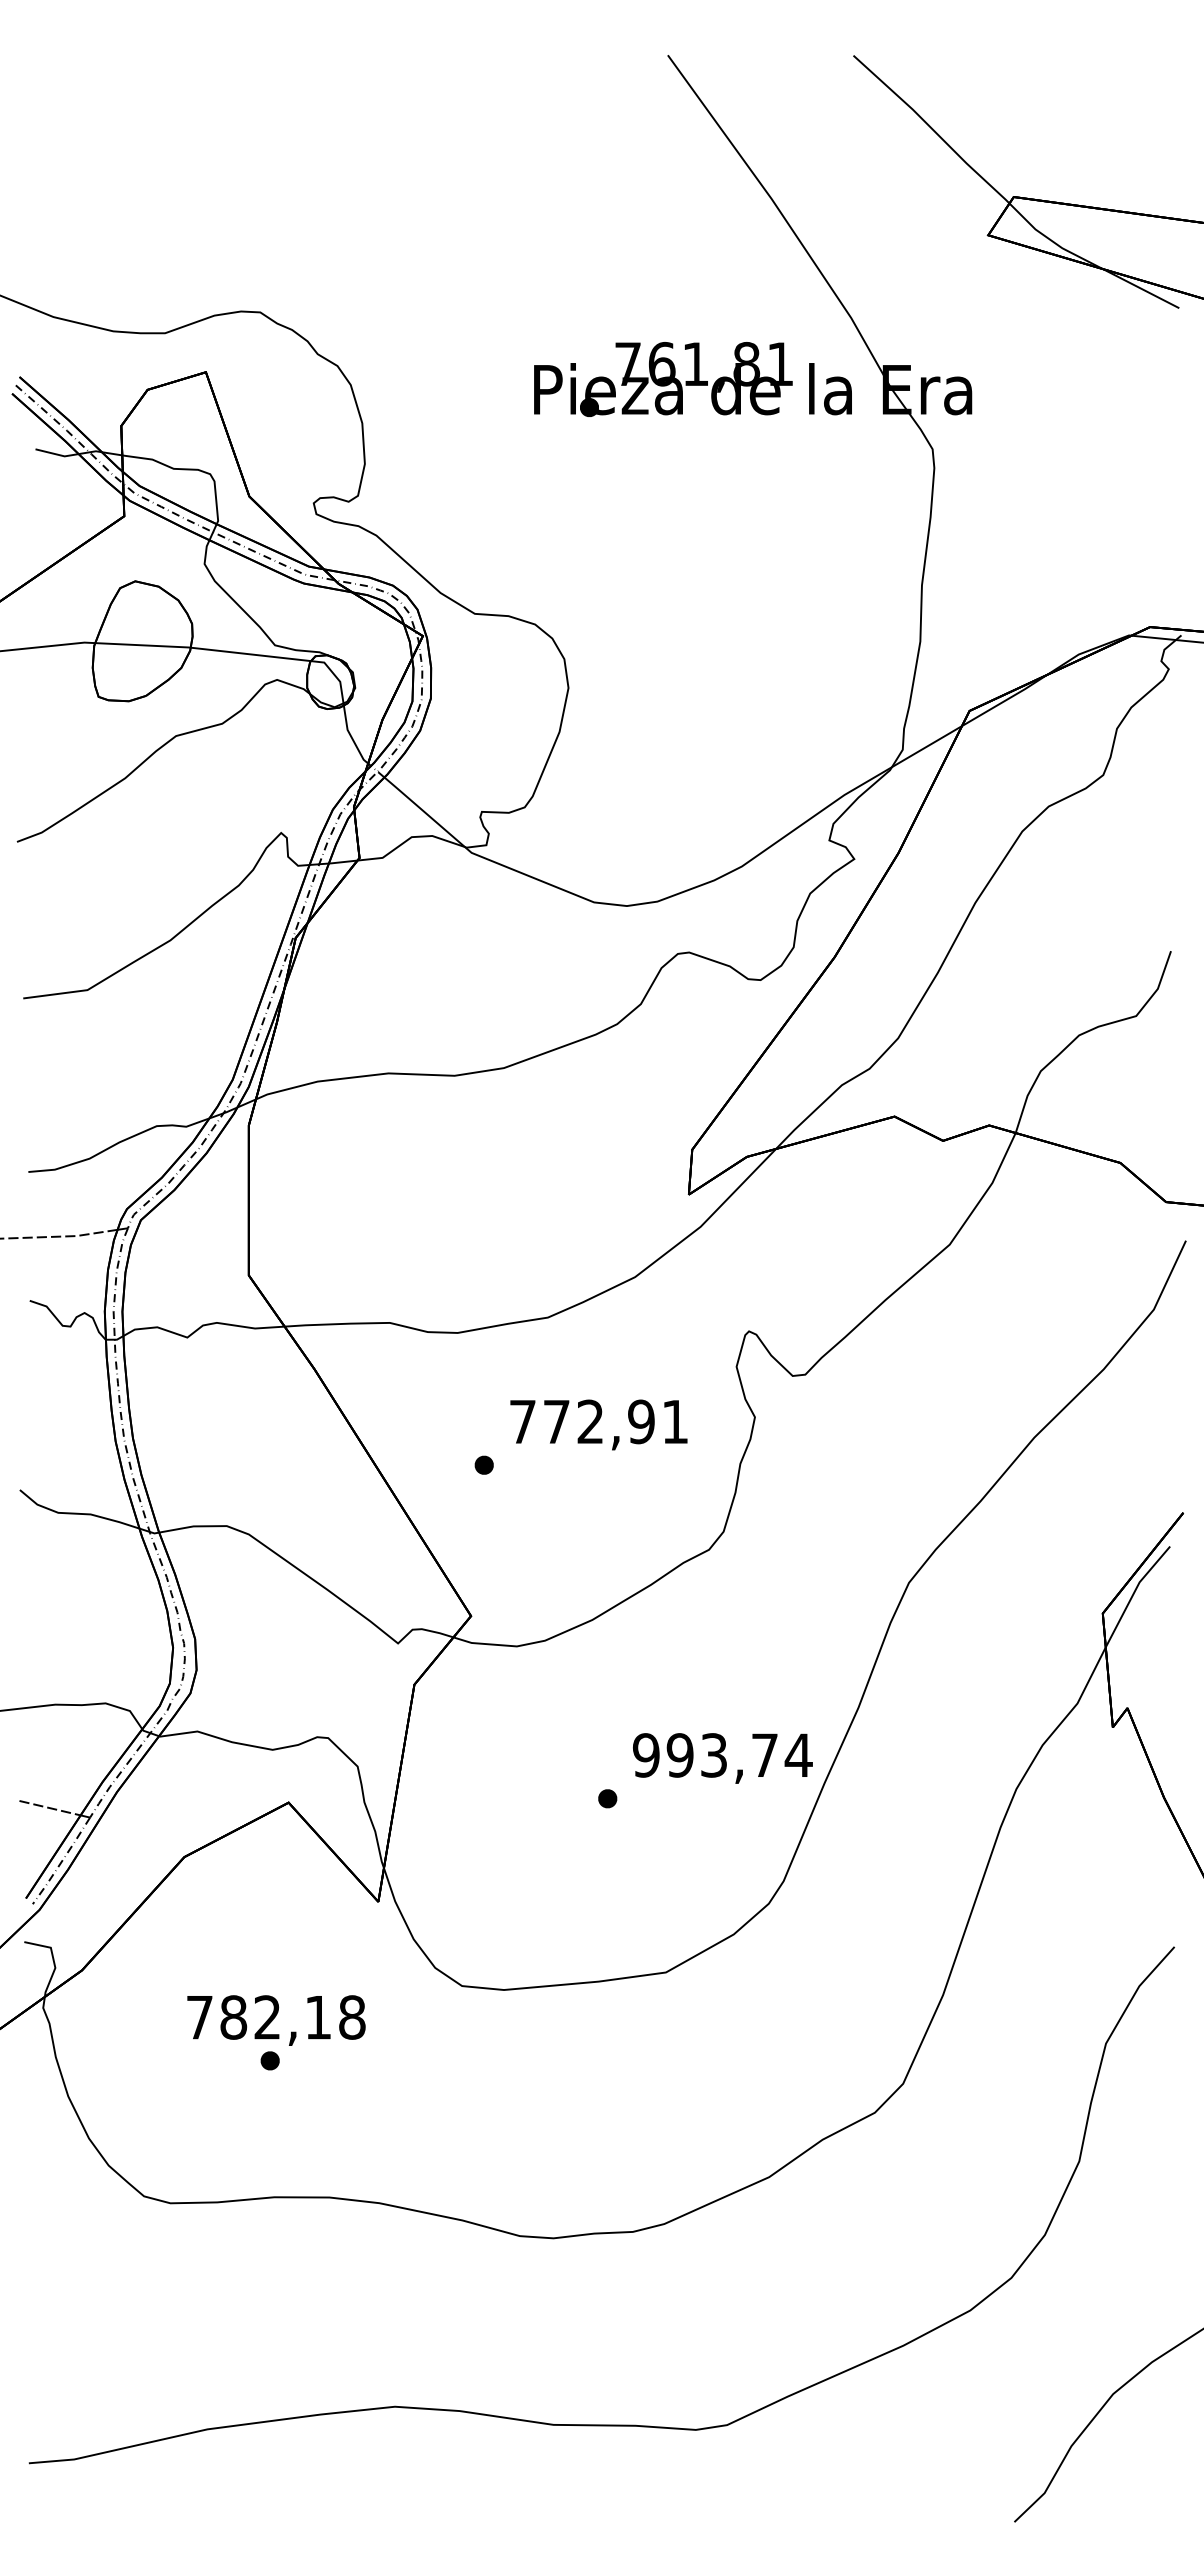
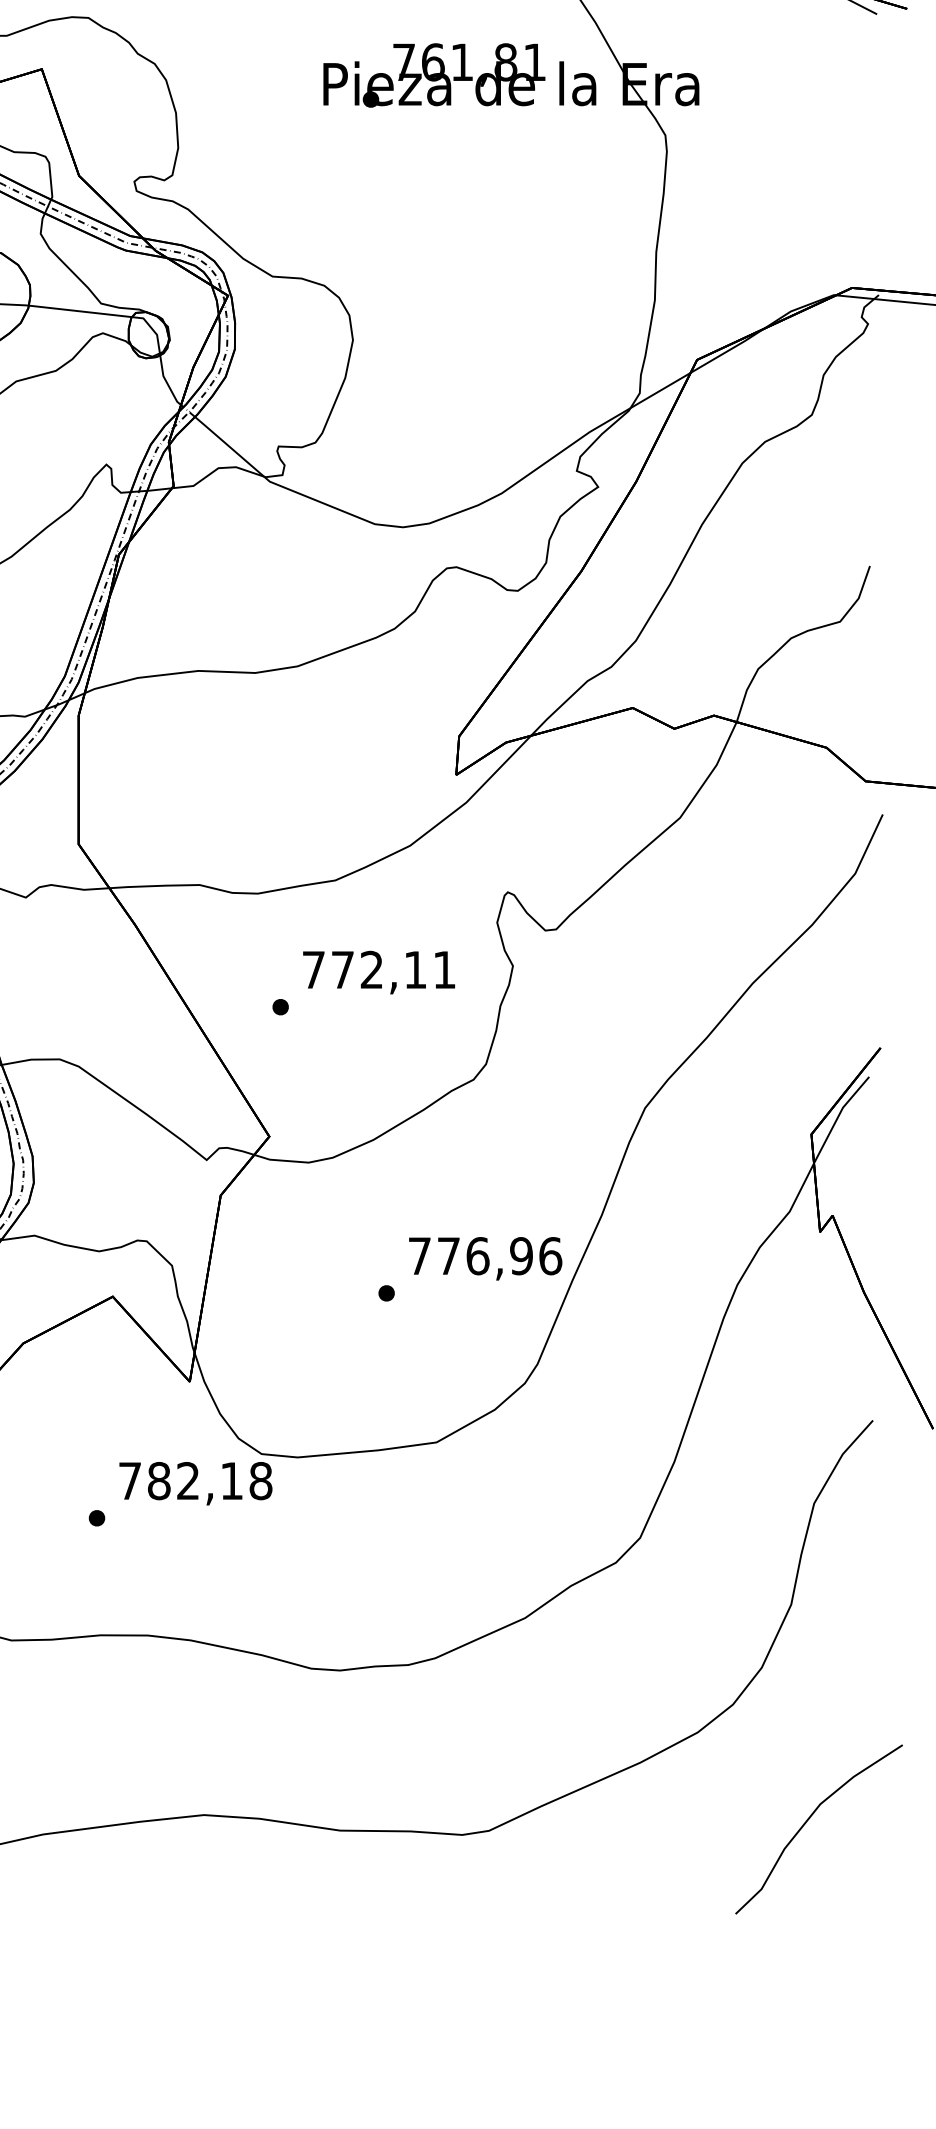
text: (641, 1421) -> (415, 969), 772,91 -> 772,11
text: (722, 1755) -> (485, 1256), 993,74 -> 776,96
text: (276, 2020) -> (195, 1483), moved

